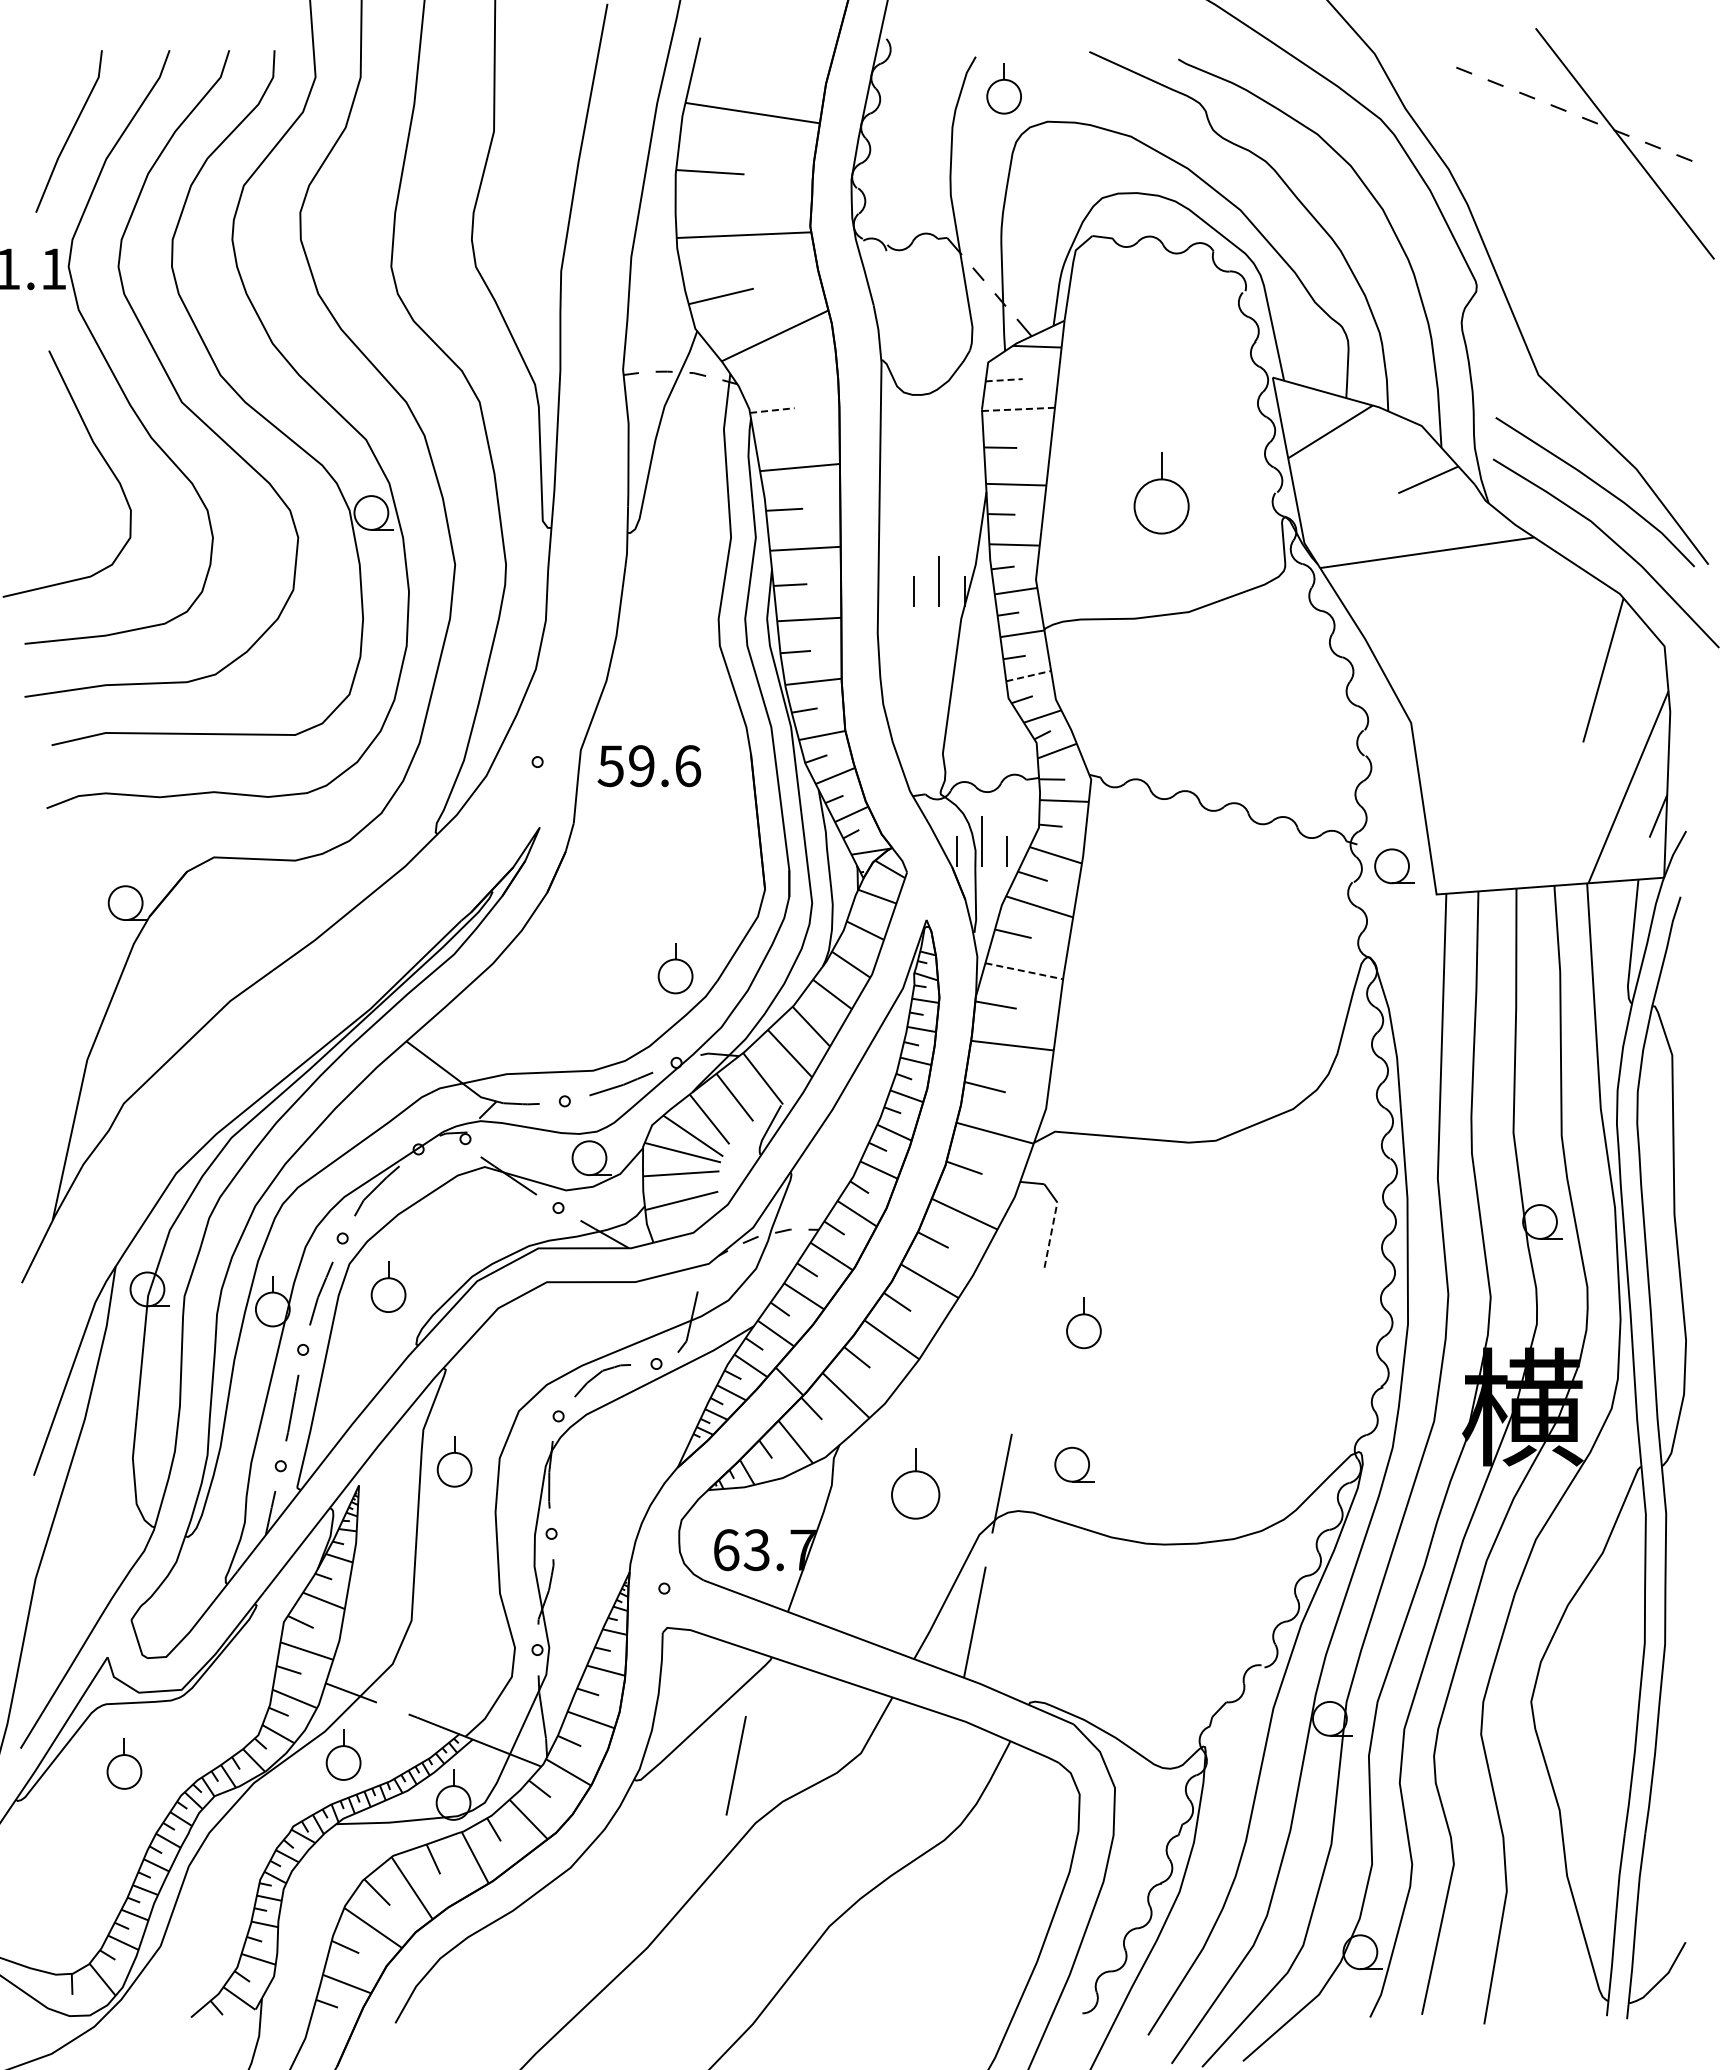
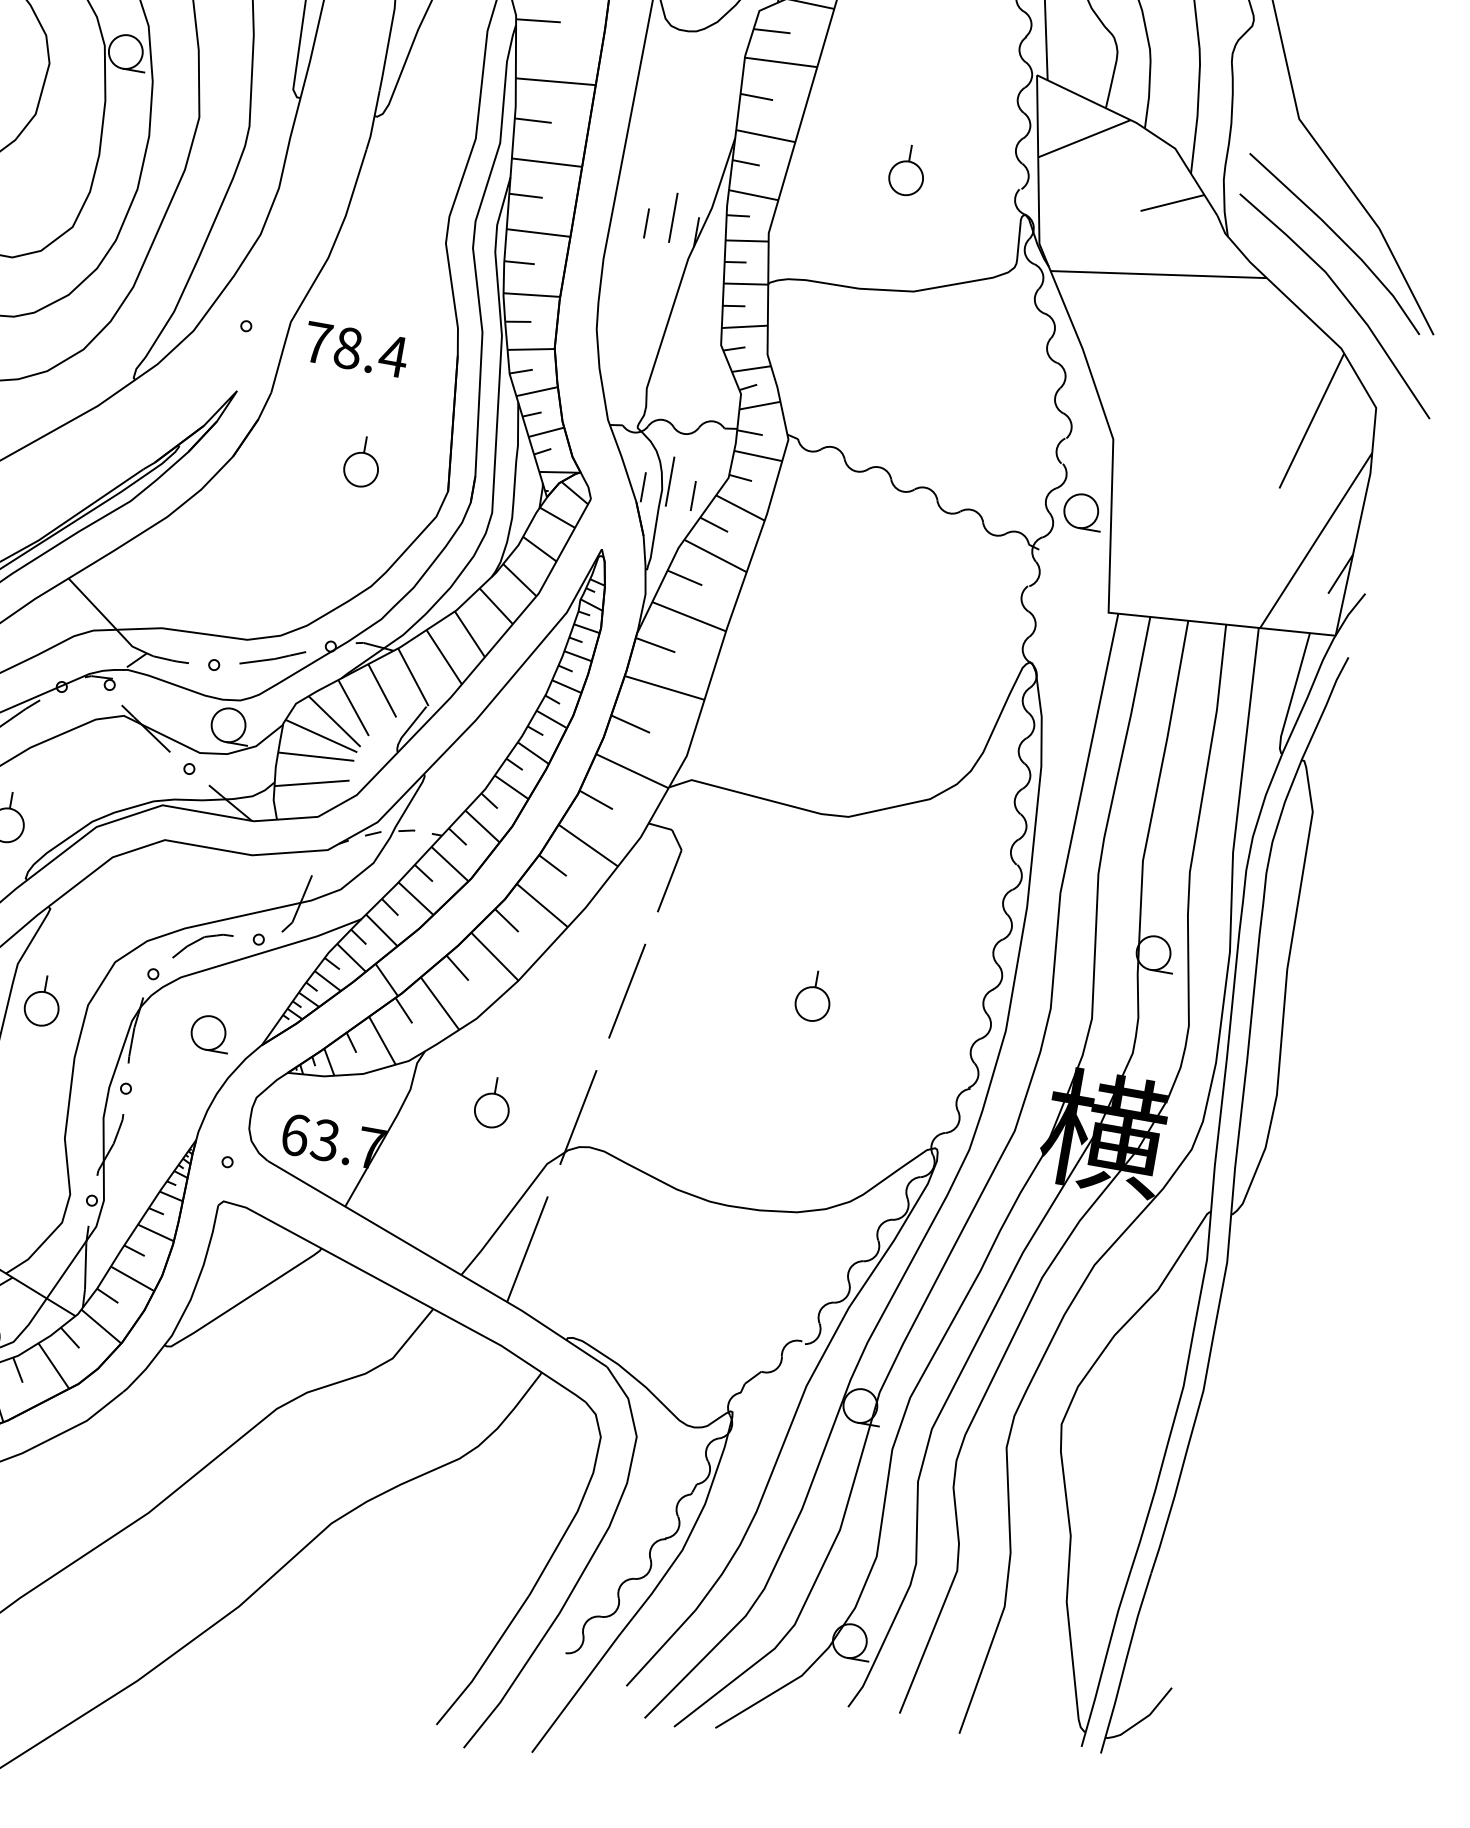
line: (1004, 380) -> (772, 31), dashed -> solid
line: (1018, 409) -> (781, 62), dashed -> solid
line: (772, 410) -> (538, 20), dashed -> solid
part: (1161, 493) -> (907, 170), size x0.62
line: (1028, 676) -> (744, 327), dashed -> solid
text: (649, 766) -> (355, 350), 59.6 -> 78.4
part: (1394, 866) -> (1083, 511), moved
part: (675, 968) -> (362, 461), moved
line: (1024, 971) -> (689, 617), dashed -> solid
line: (1051, 1234) -> (670, 880), dashed -> solid
part: (1083, 1323) -> (813, 996), moved
part: (1074, 1464) -> (210, 1033), moved
part: (915, 1483) -> (493, 1102), size x0.71
line: (735, 1765) -> (626, 990), moved

